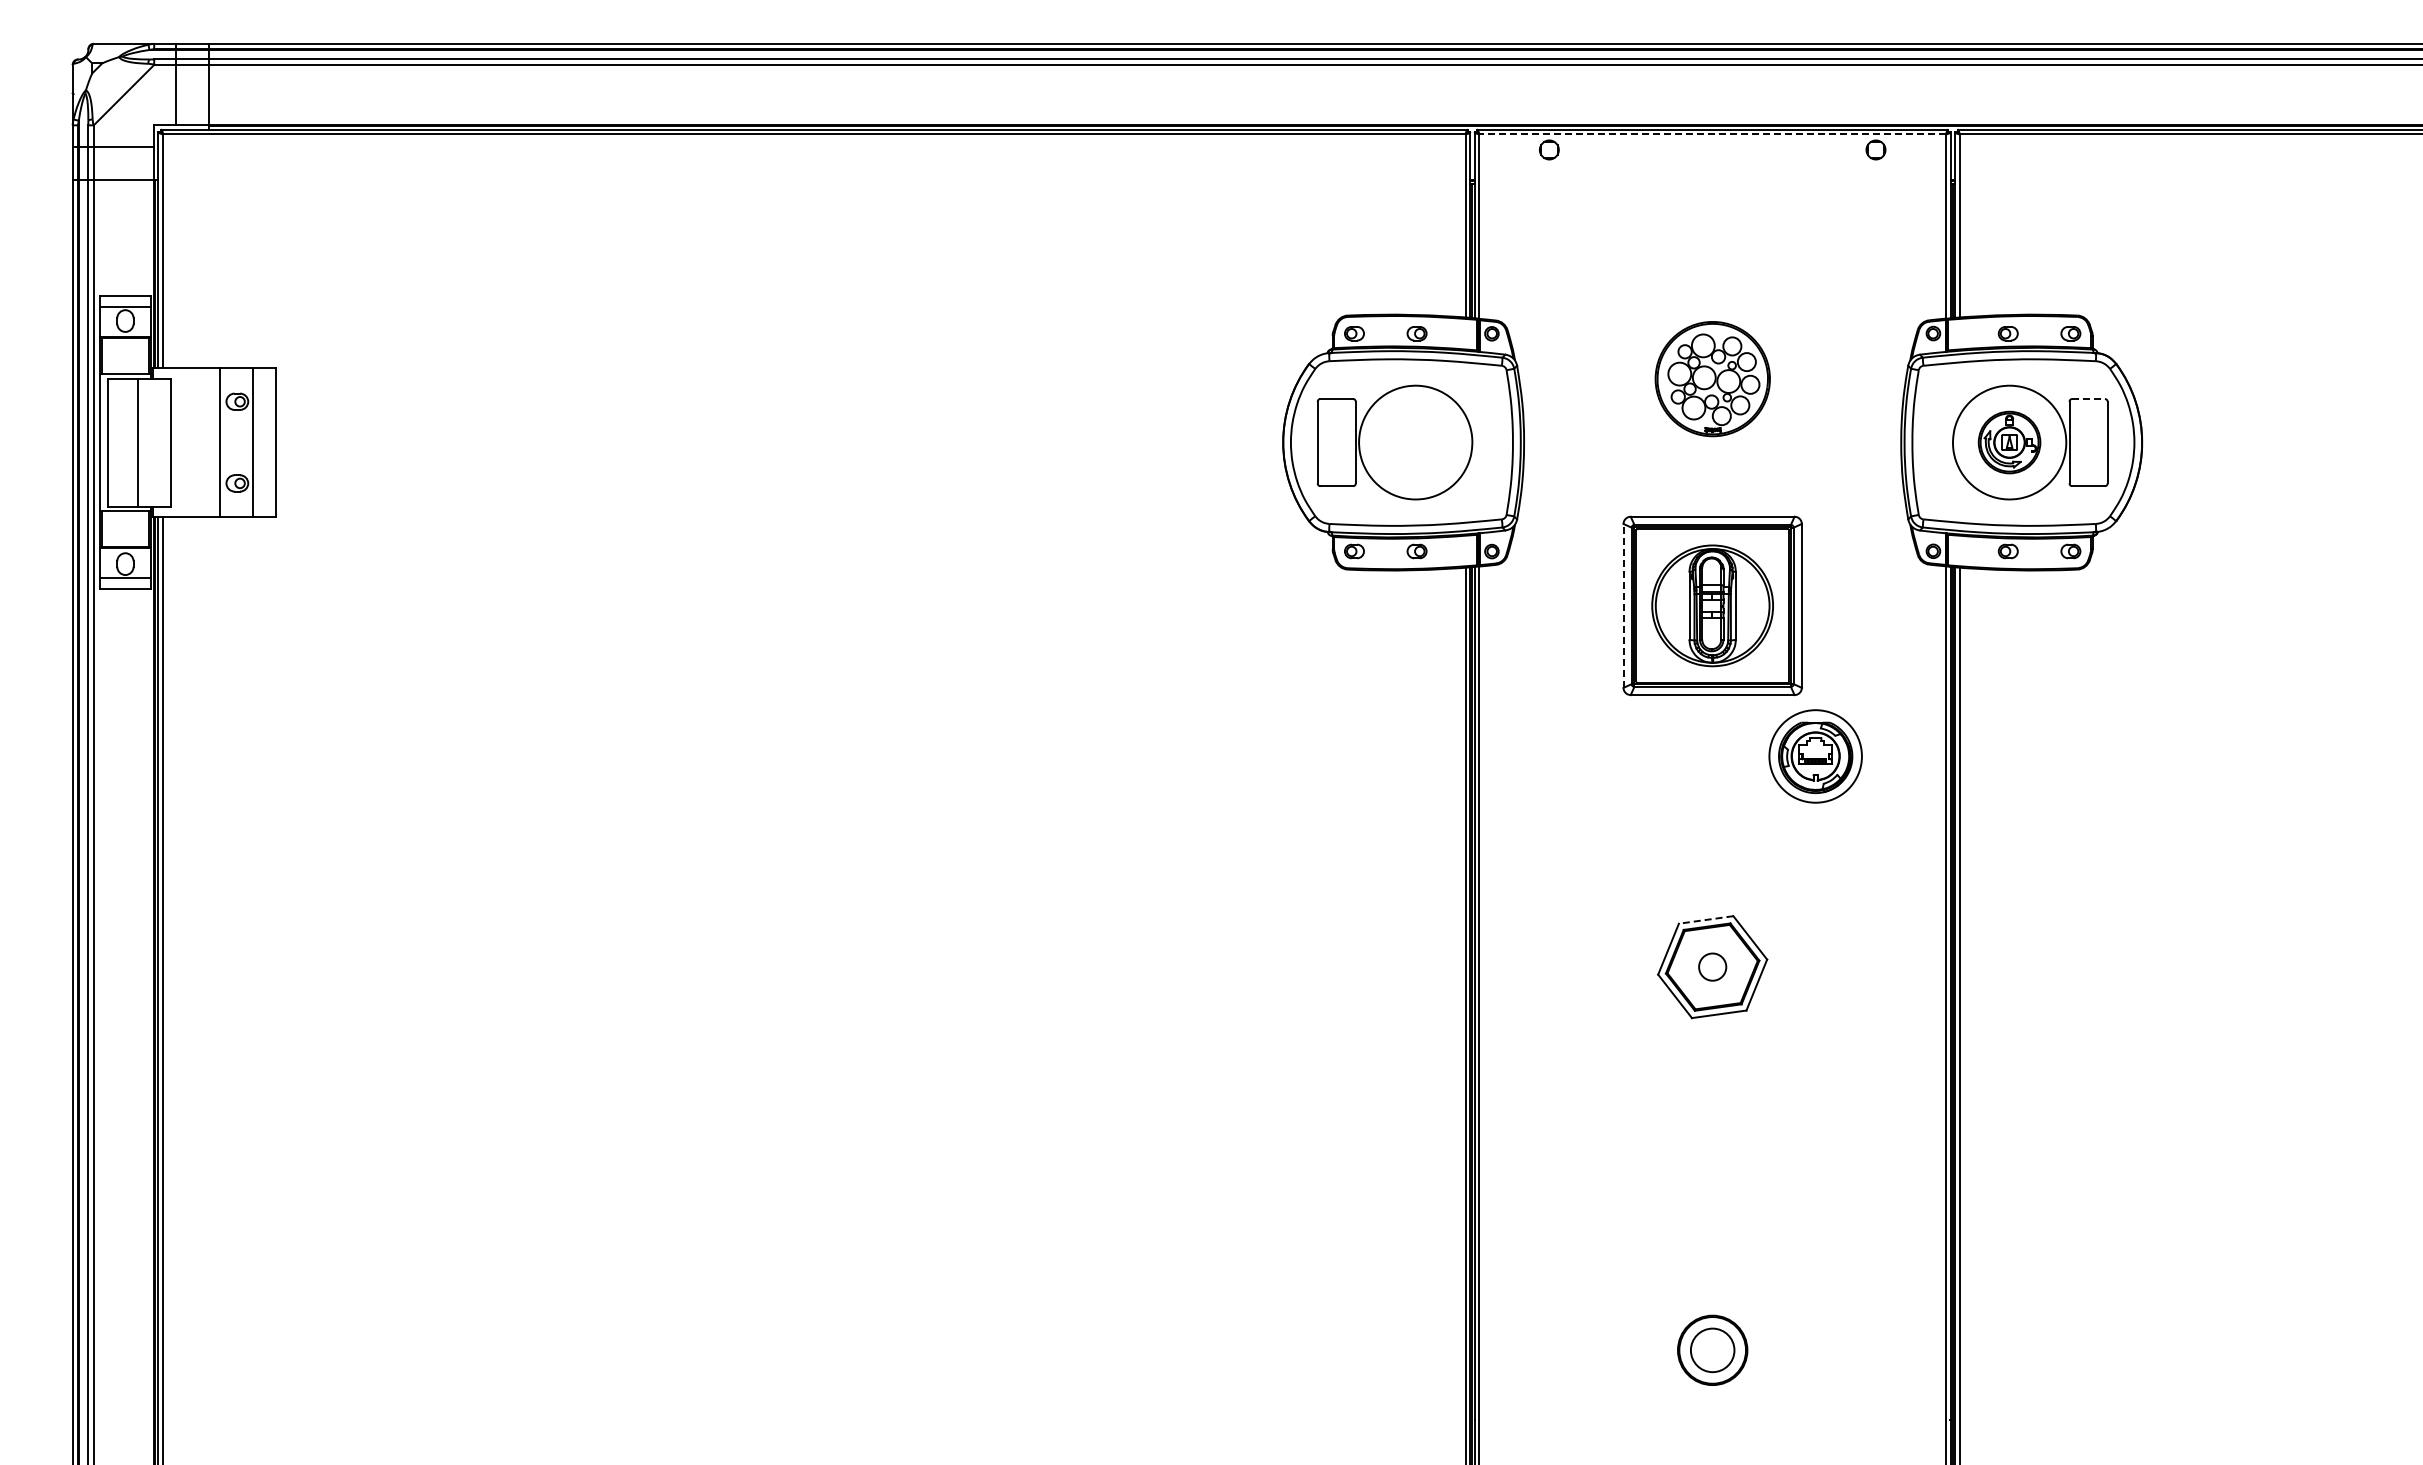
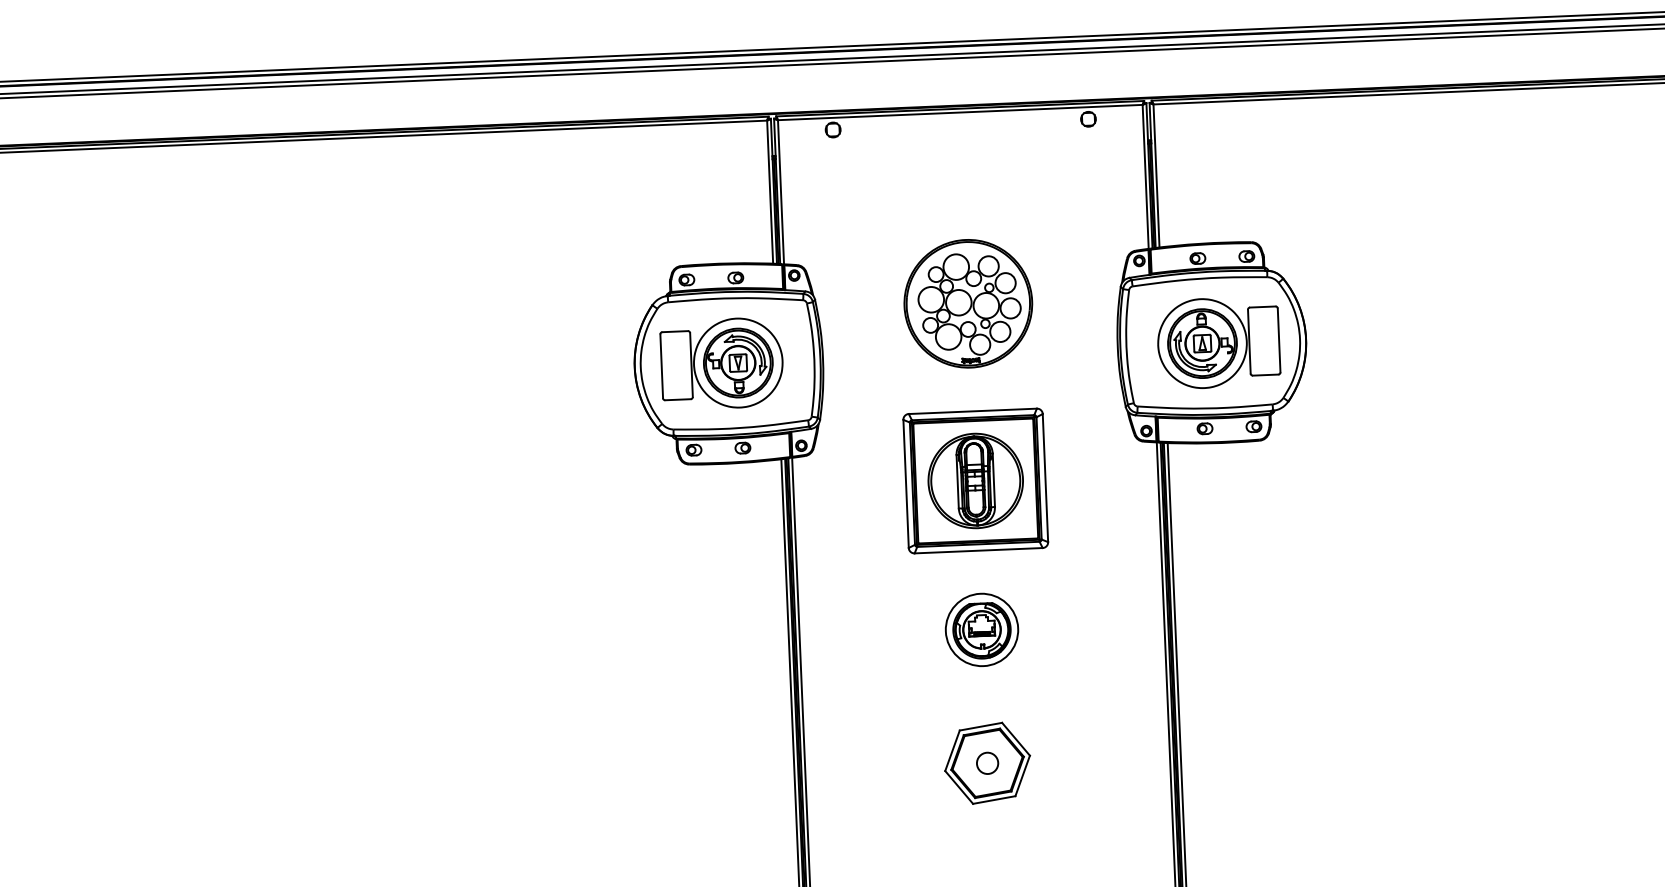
line: (1712, 134) -> (960, 112), dashed -> solid
part: (1712, 378) -> (968, 303), size x1.43
line: (2089, 399) -> (1263, 307), dashed -> solid
part: (1415, 442) -> (738, 363), added
part: (2009, 442) -> (1202, 343), size x1.43
line: (1623, 605) -> (906, 483), dashed -> solid
part: (1815, 756) -> (981, 629), moved
line: (1706, 919) -> (981, 726), dashed -> solid

